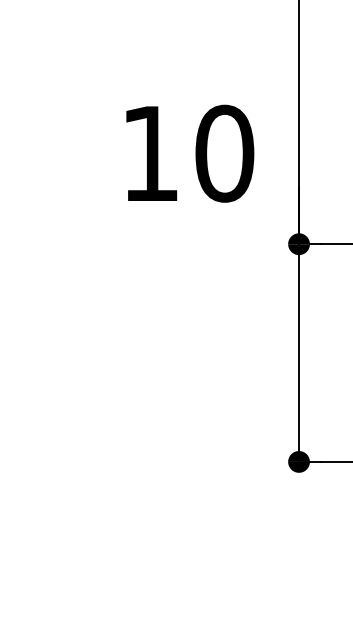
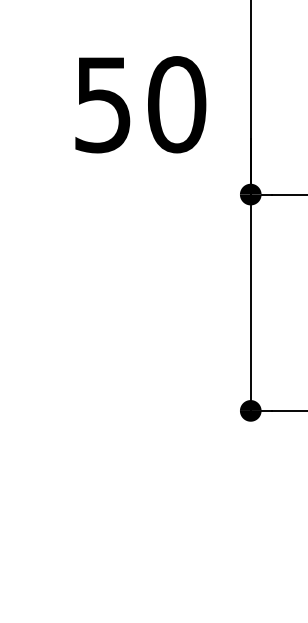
text: (149, 154) -> (102, 105), 10 -> 50

